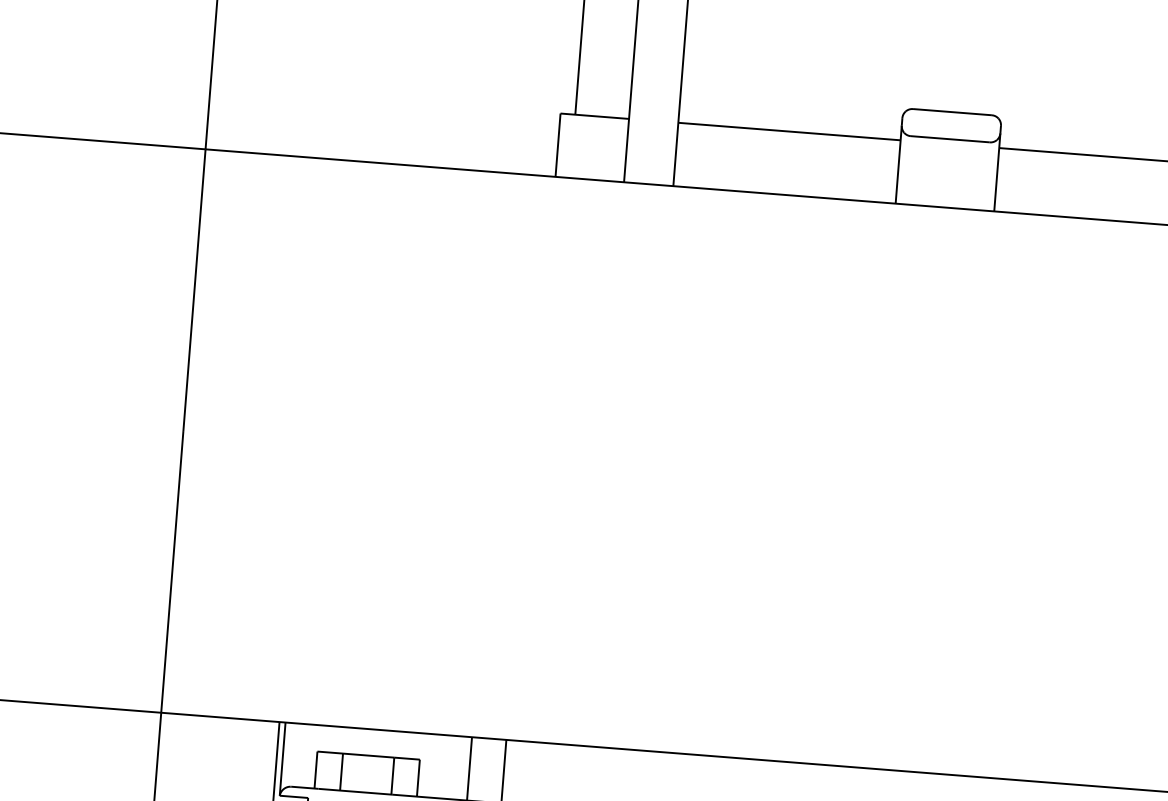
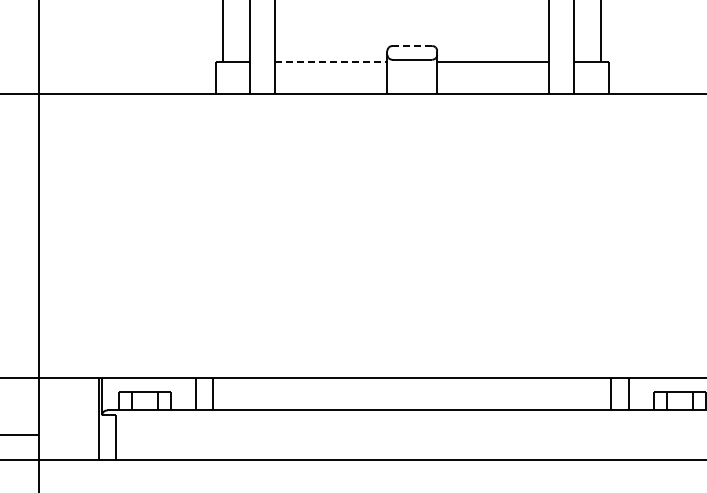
line: (952, 113) -> (412, 46), solid -> dashed
line: (789, 132) -> (331, 62), solid -> dashed

